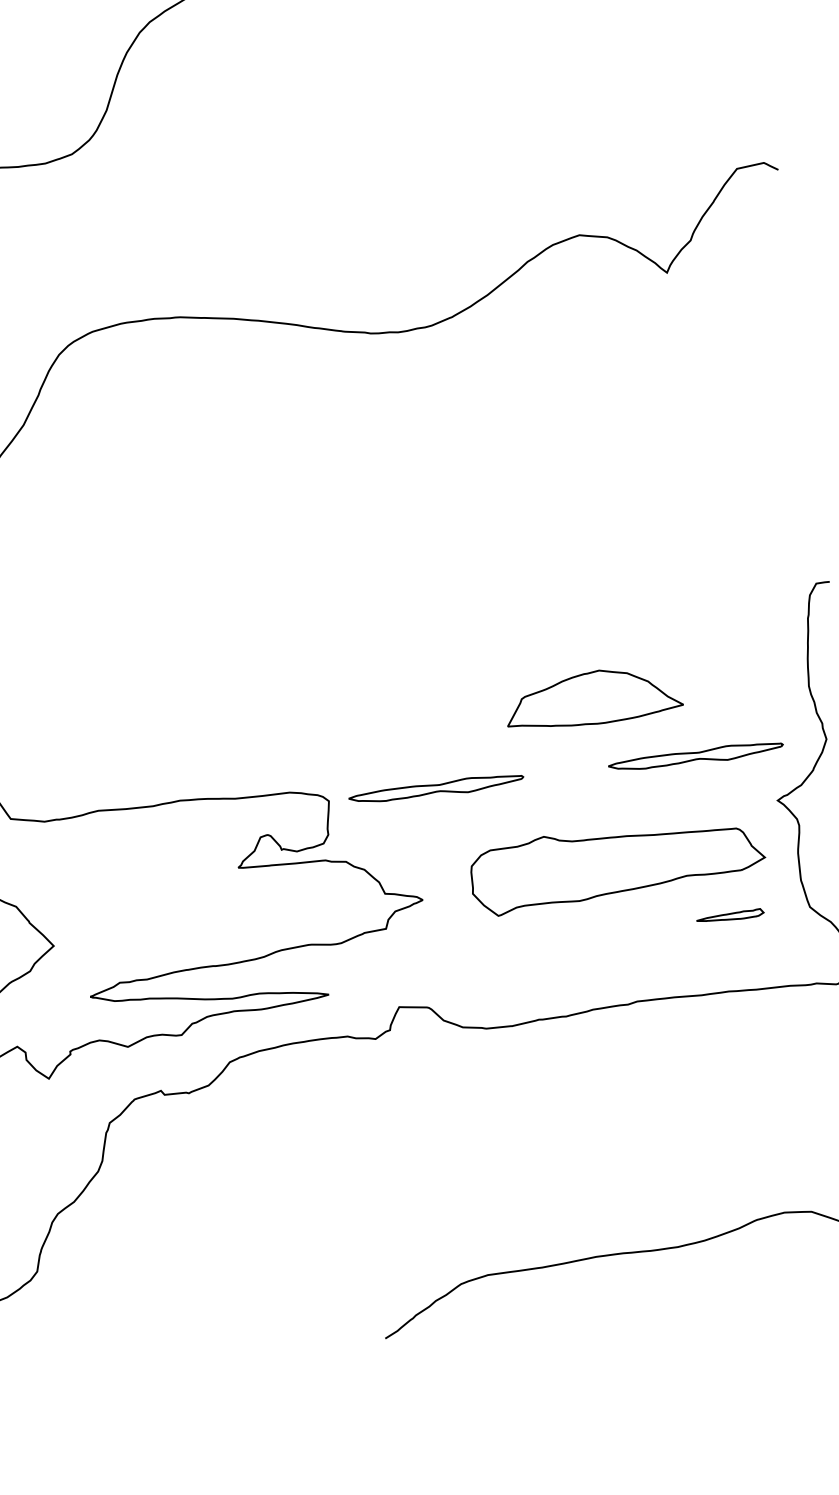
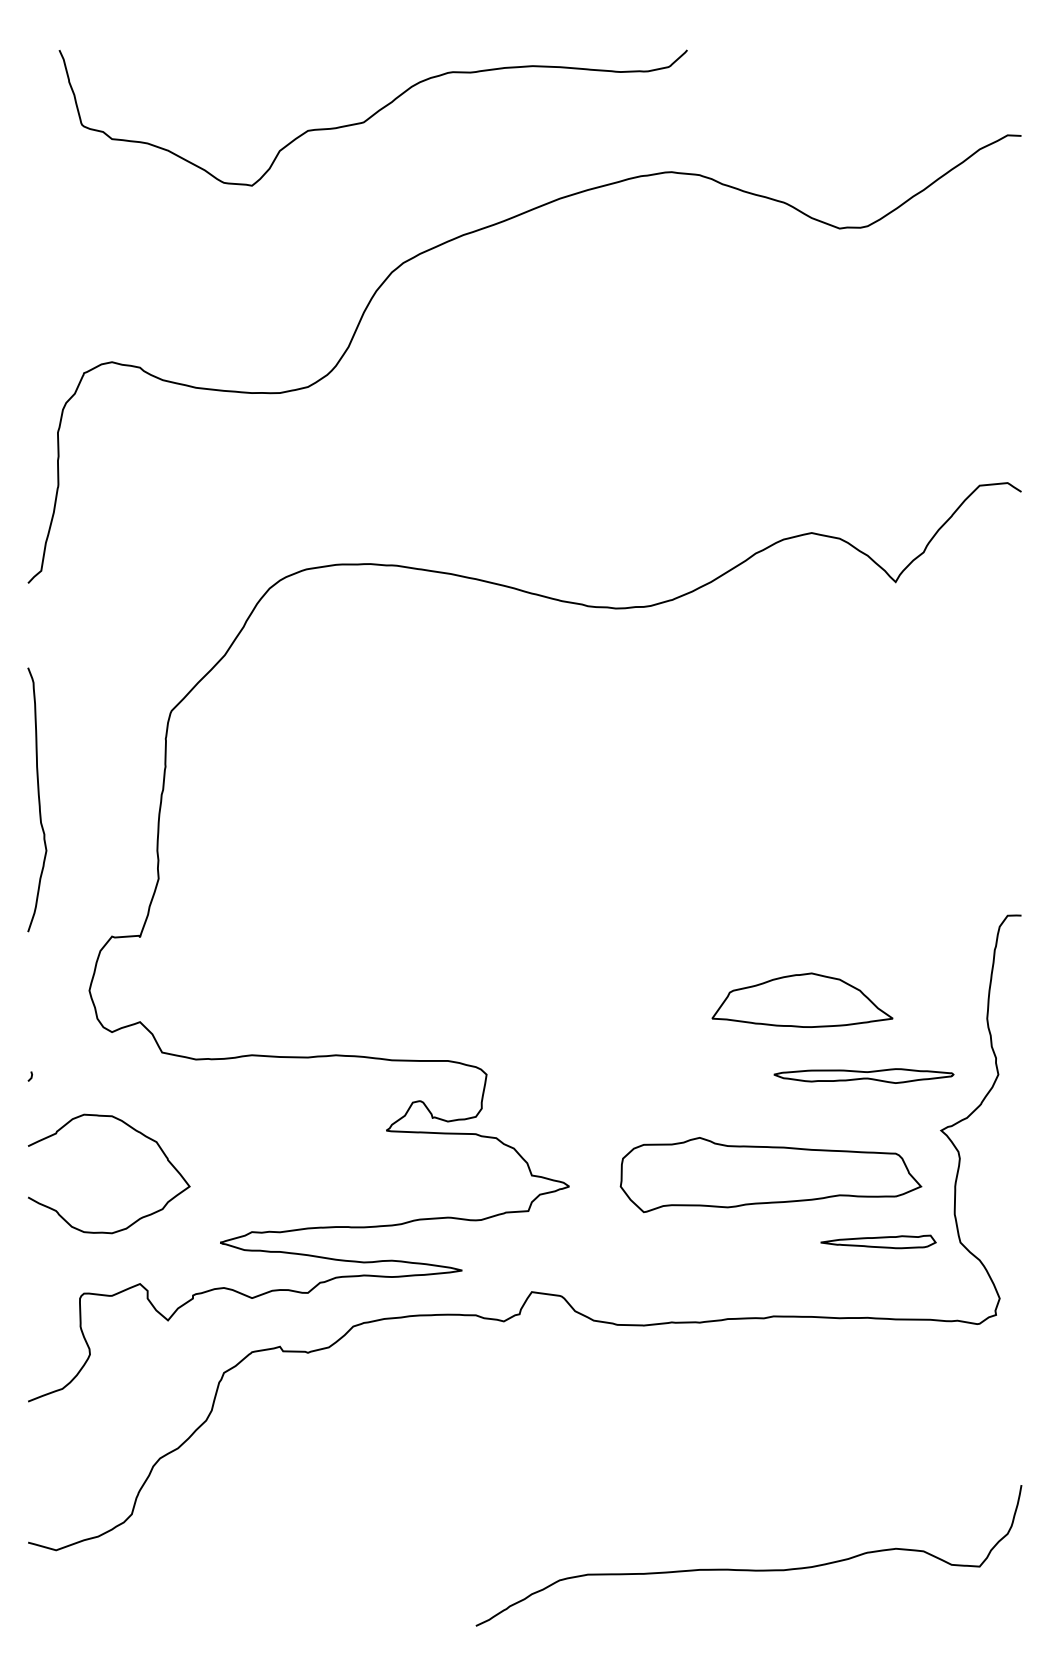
part: (593, 697) -> (802, 999), moved
part: (435, 788) -> (596, 1075), removed
part: (730, 915) -> (878, 1241), size x1.67

